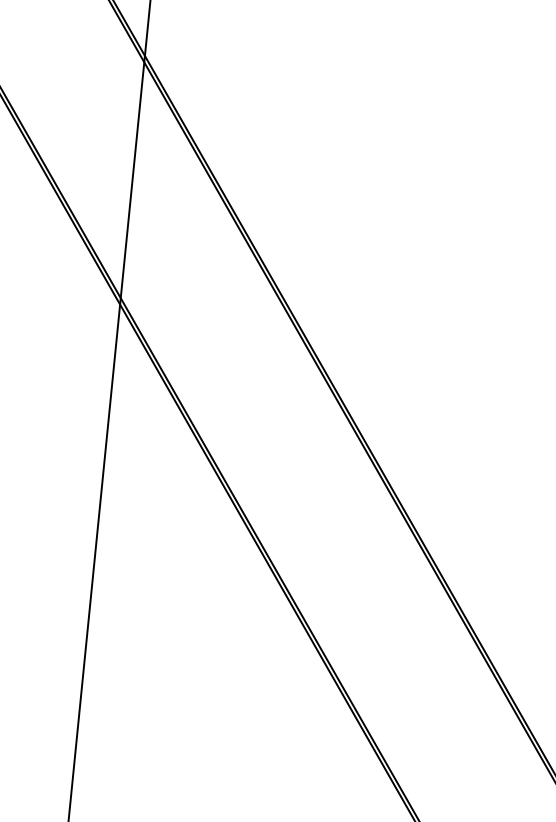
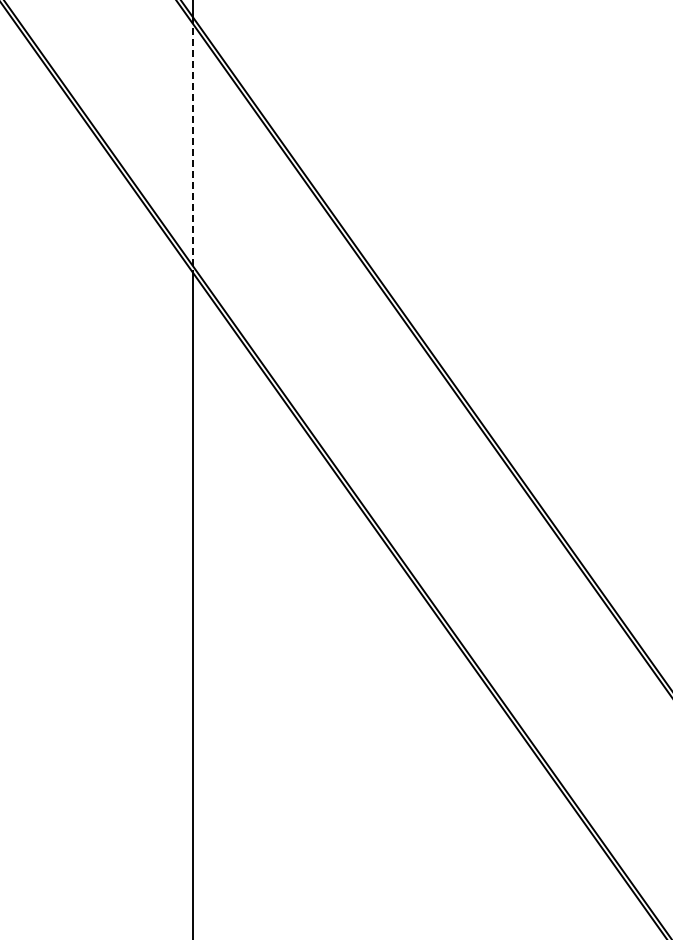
line: (132, 180) -> (193, 145), solid -> dashed

